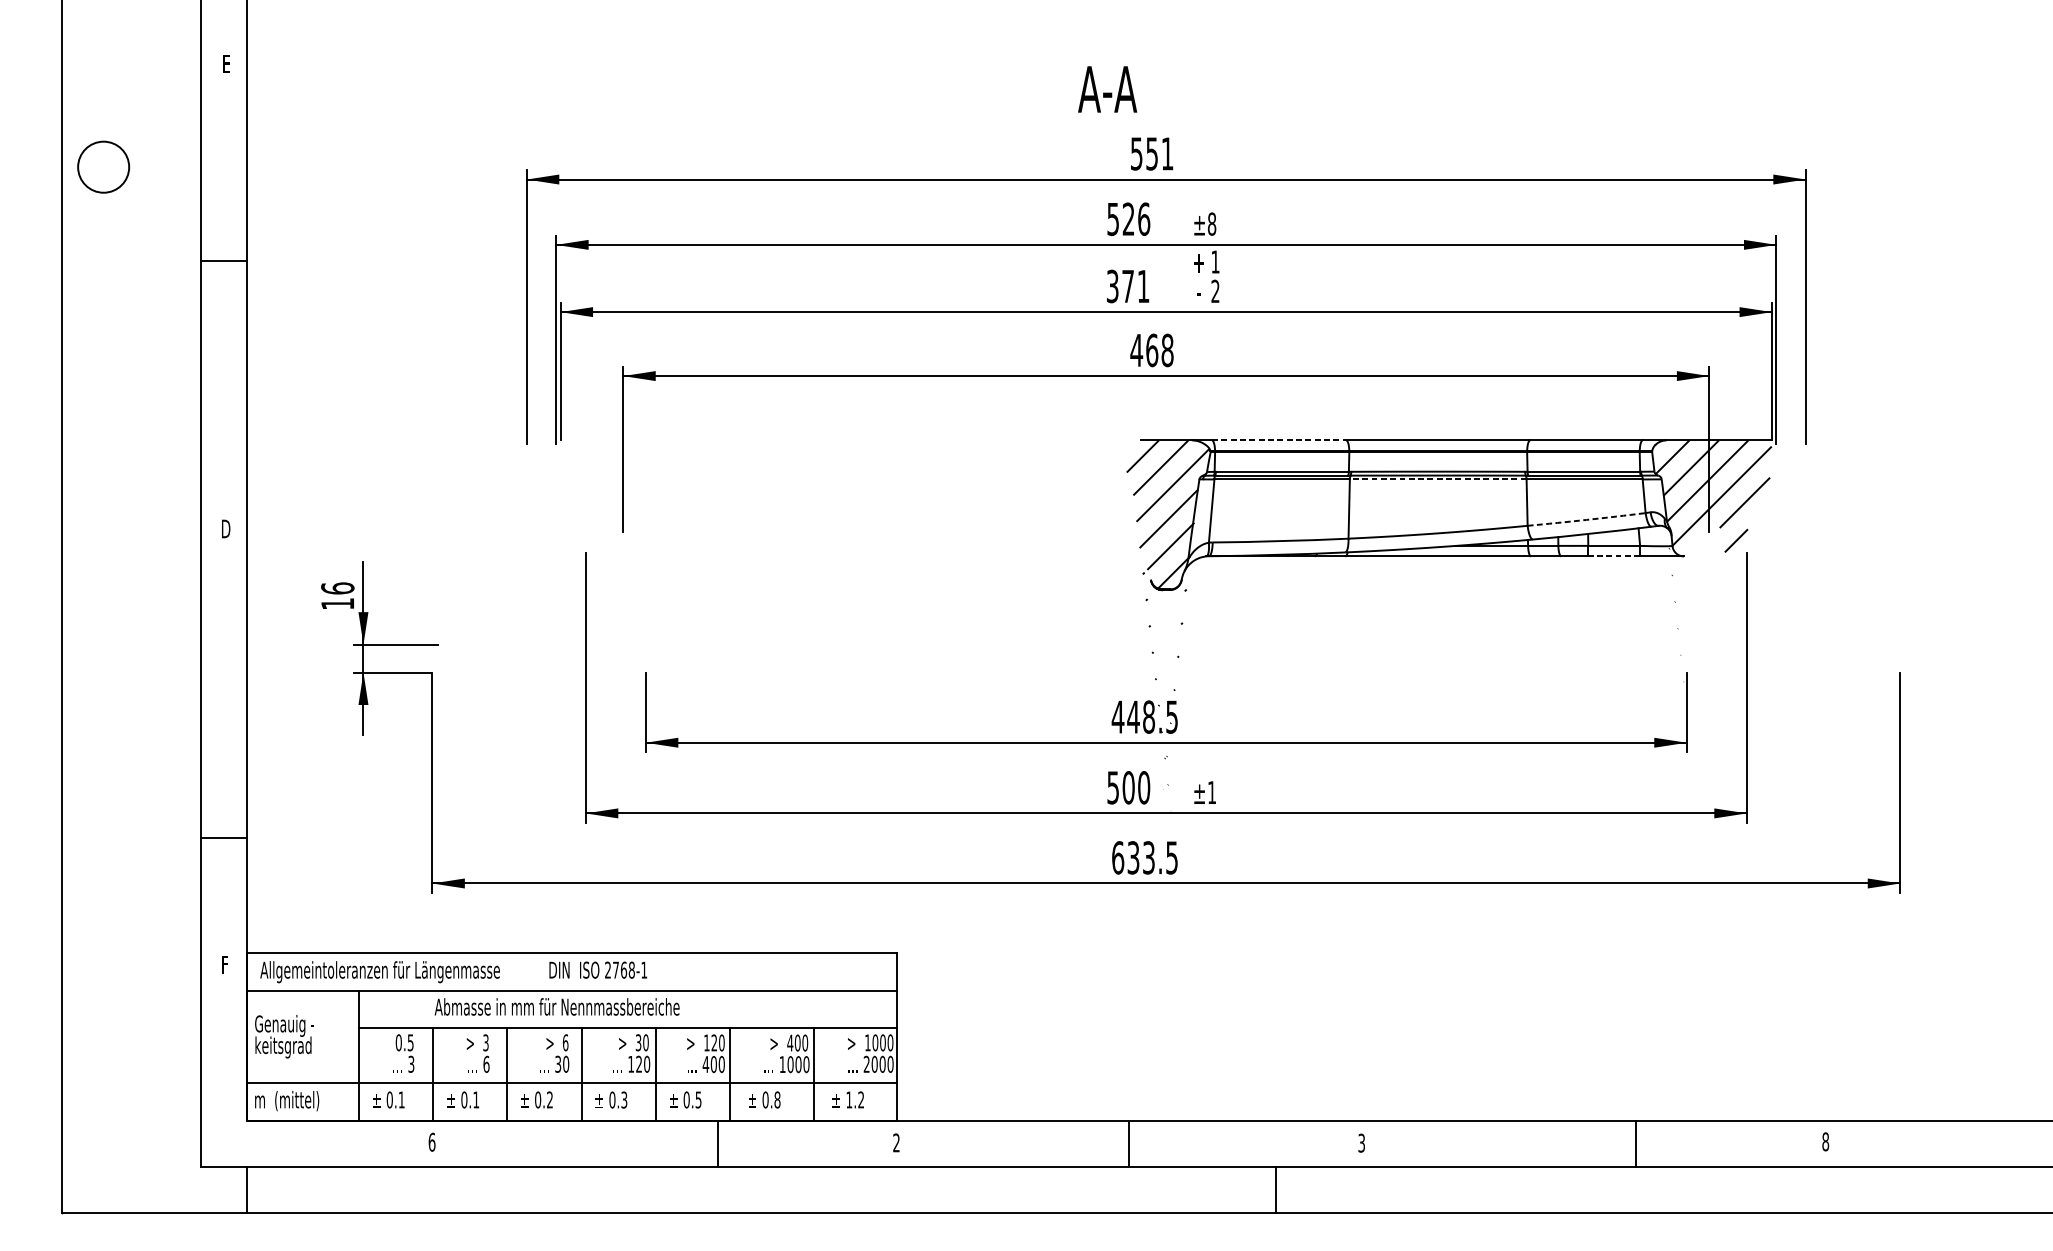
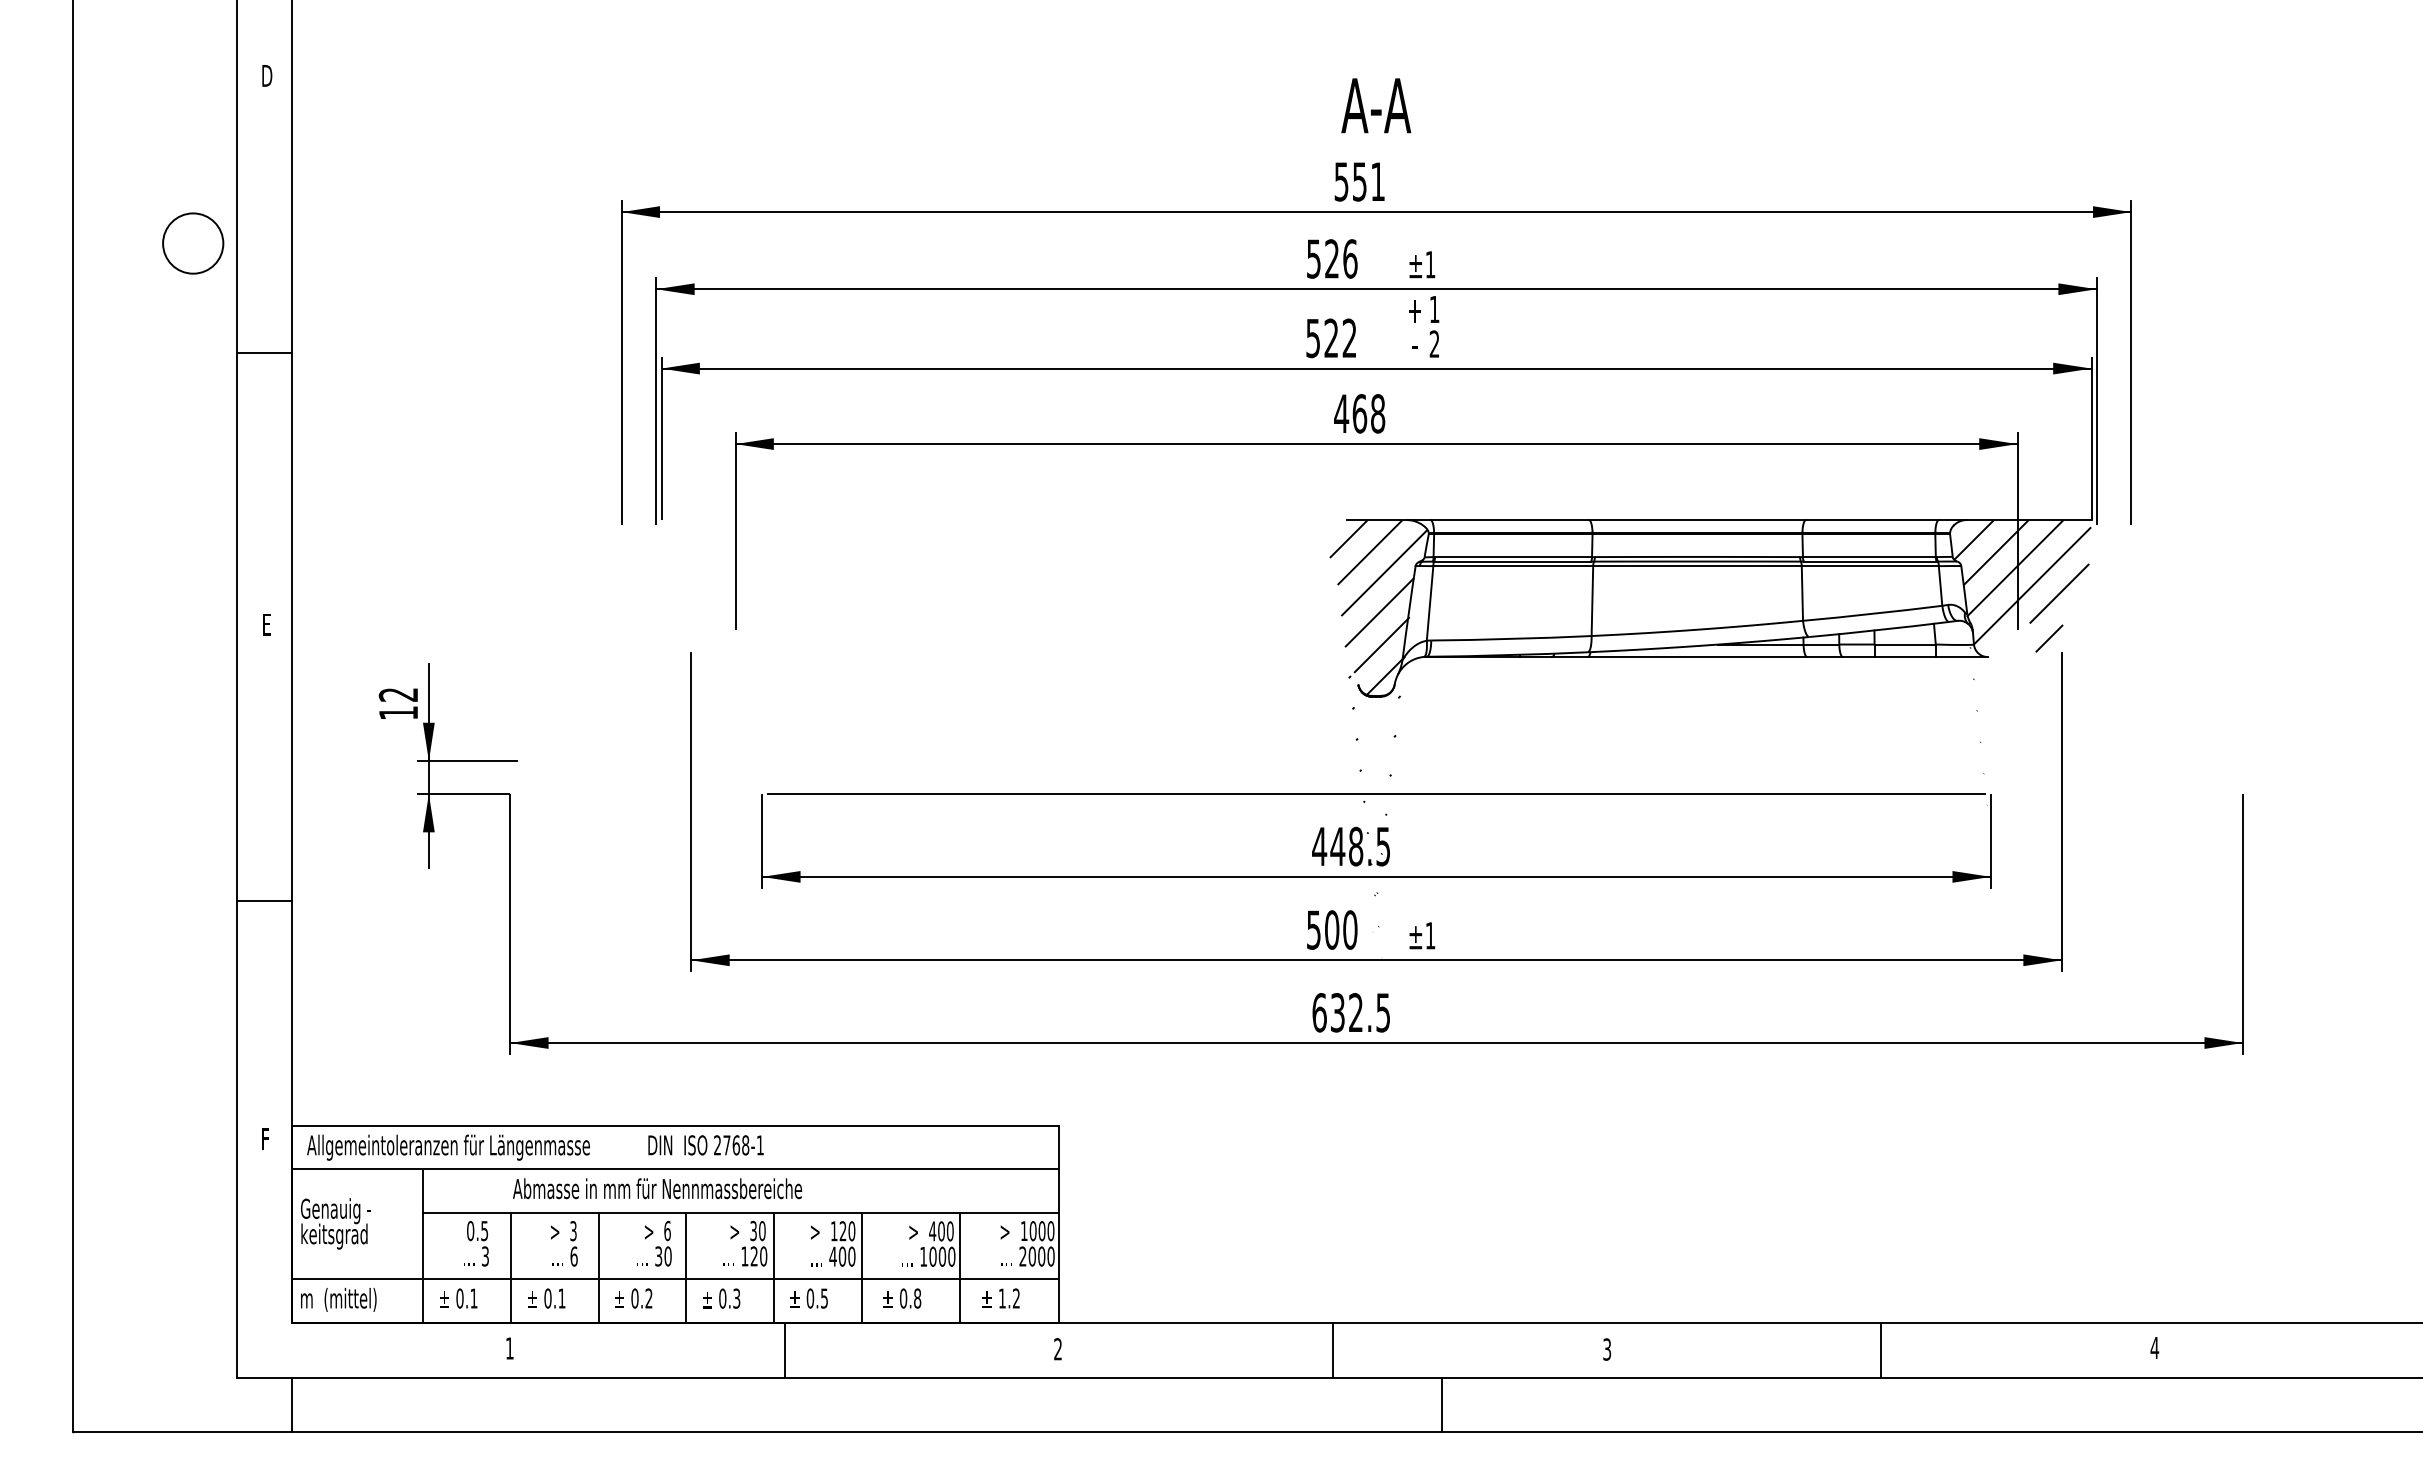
text: (226, 63) -> (267, 75), E -> D
text: (1107, 89) -> (1376, 105), moved
circle: (103, 167) -> (193, 243), moved
text: (1212, 223) -> (1430, 264), ±8 -> ±1
line: (224, 261) -> (264, 353), moved
text: (1128, 285) -> (1331, 337), 371 -> 522
line: (1279, 440) -> (1510, 520), dashed -> solid
line: (1437, 479) -> (1696, 566), dashed -> solid
arc: (1586, 519) -> (1872, 613), dashed -> solid
text: (225, 528) -> (266, 624), D -> E
line: (1614, 556) -> (1905, 657), dashed -> solid
text: (337, 588) -> (398, 694), 16 -> 12
line: (1166, 672) -> (1376, 794), added
line: (224, 838) -> (264, 901), moved
text: (1148, 857) -> (1355, 1012), 633.5 -> 632.5
text: (1825, 1141) -> (2154, 1347), 8 -> 4
text: (431, 1142) -> (509, 1348), 6 -> 1
line: (718, 1143) -> (784, 1349), moved
line: (1635, 1143) -> (1880, 1349), moved
line: (1276, 1189) -> (1442, 1404), moved

